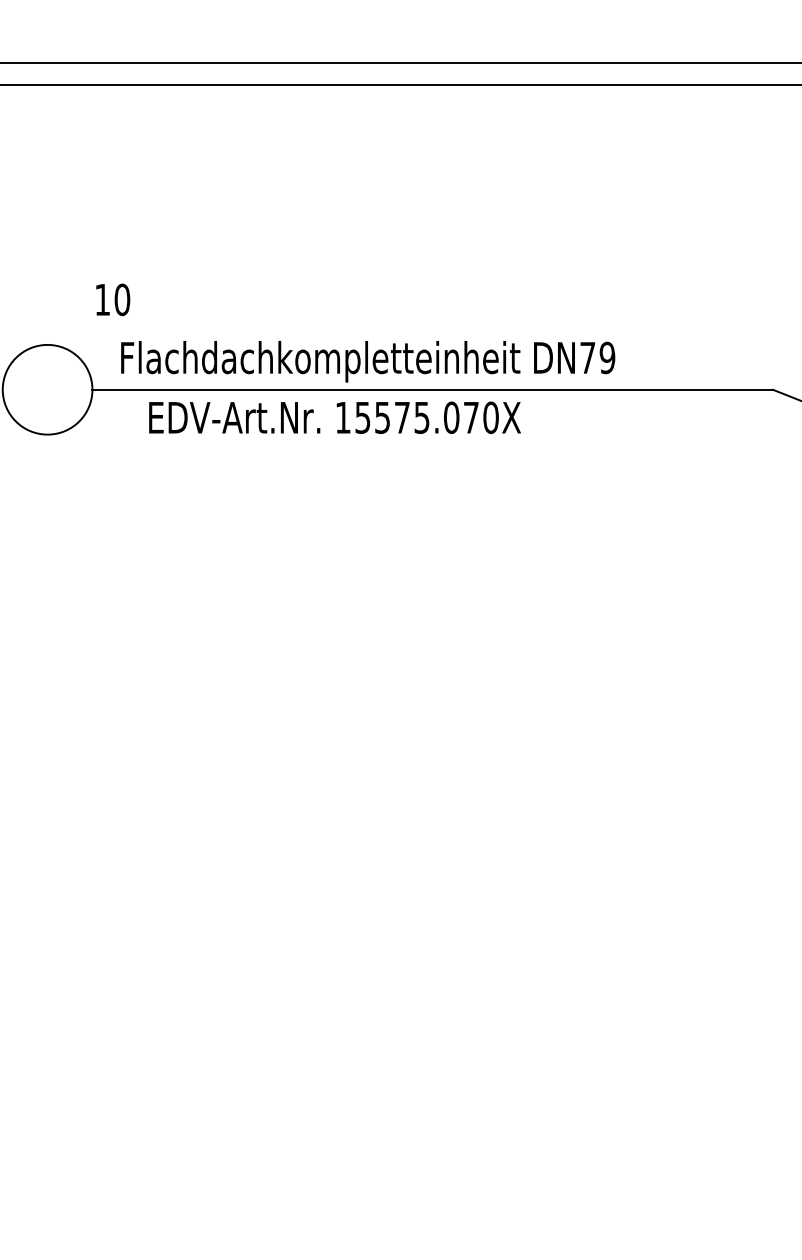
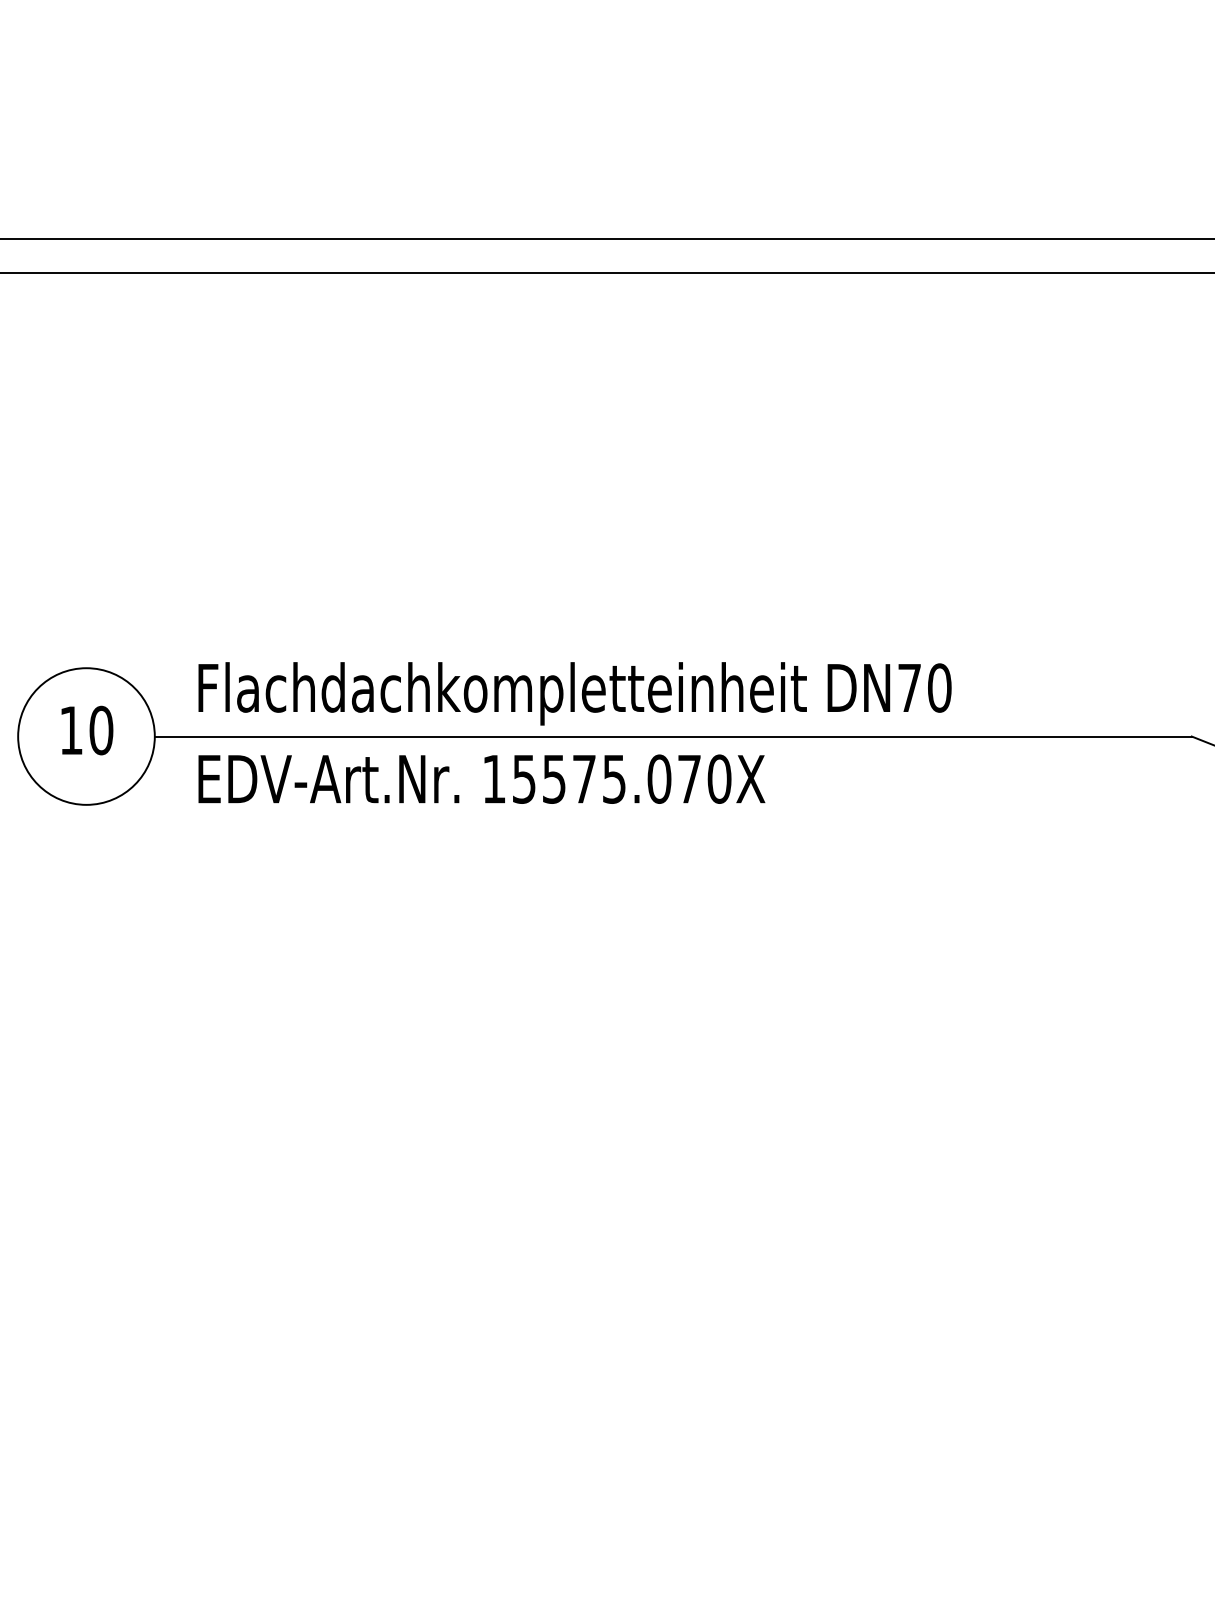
text: (113, 299) -> (87, 730), moved
text: (607, 358) -> (939, 688), DN79 -> DN70
text: (334, 417) -> (480, 778), moved

